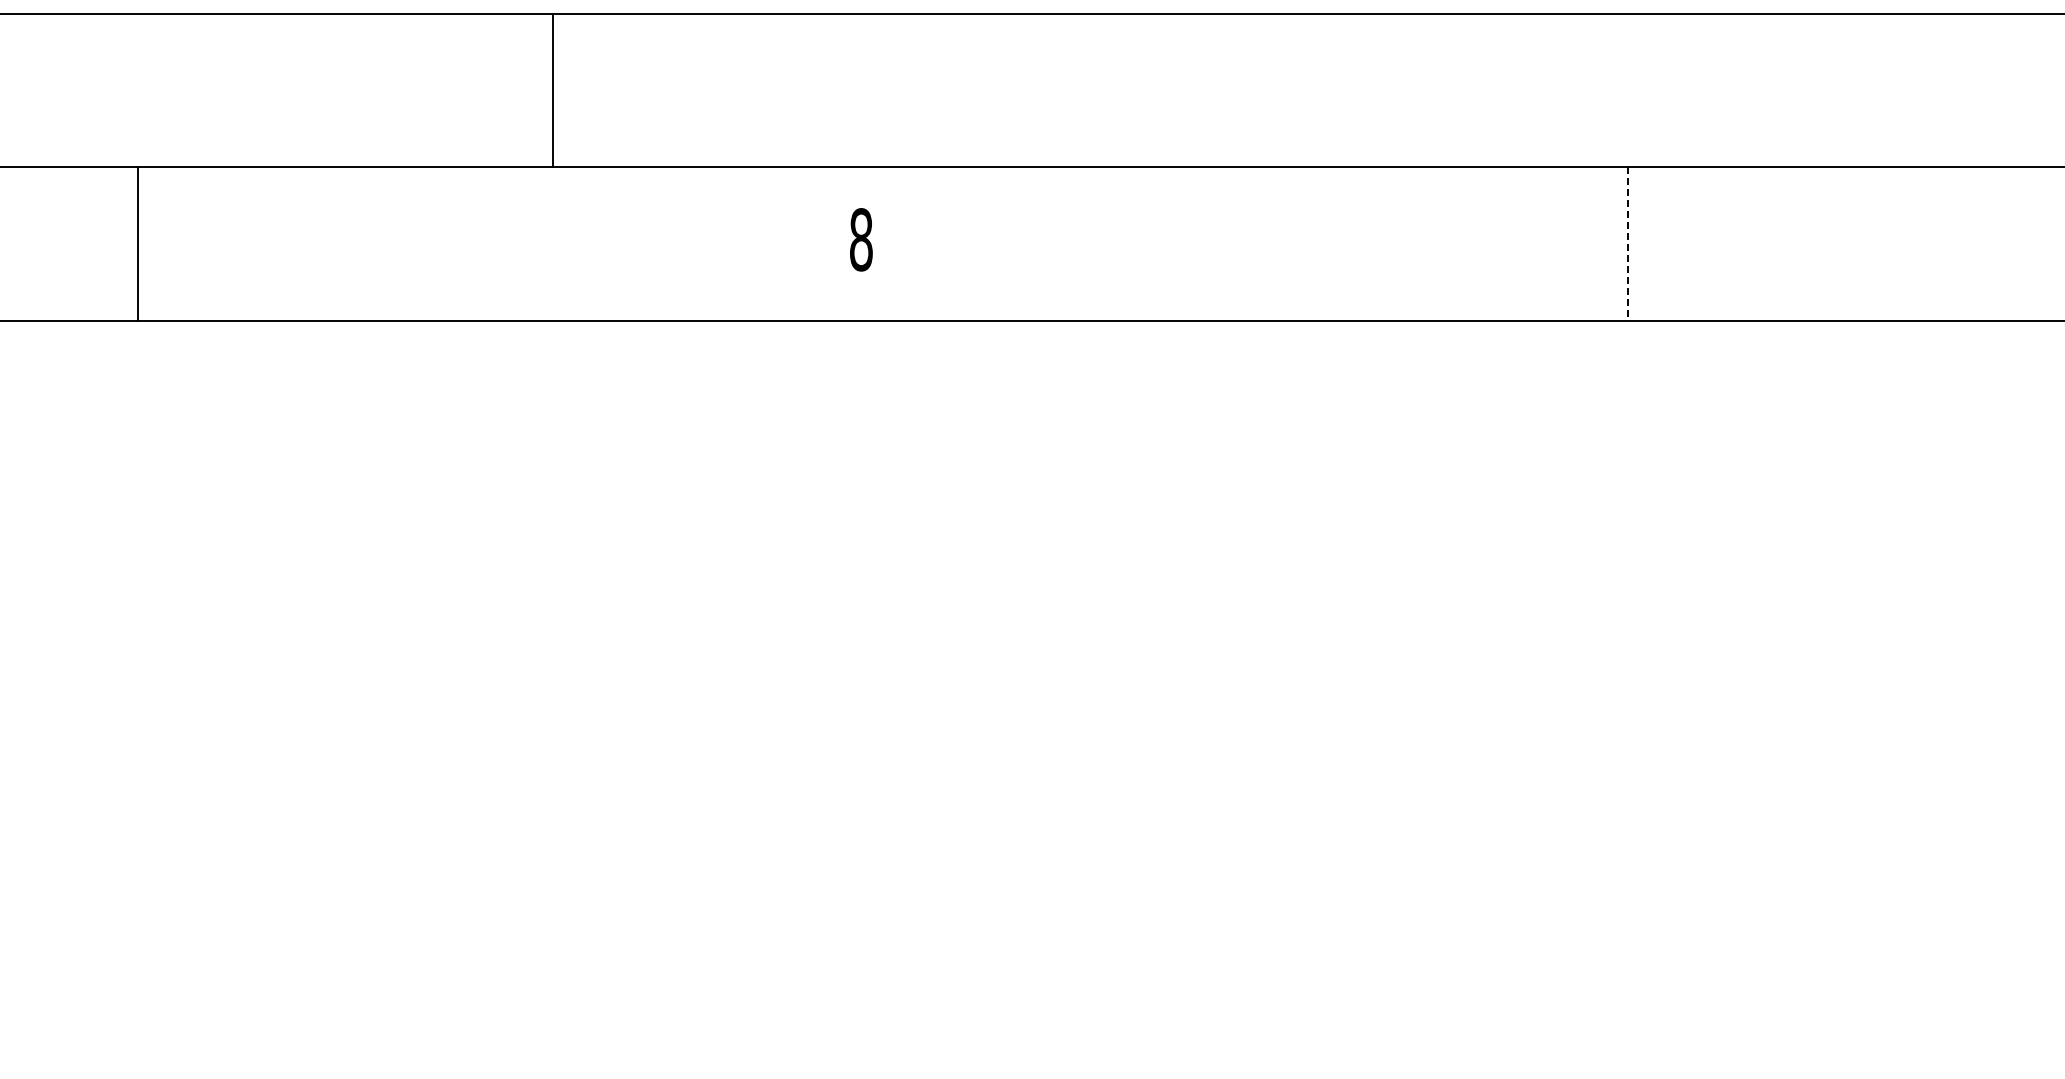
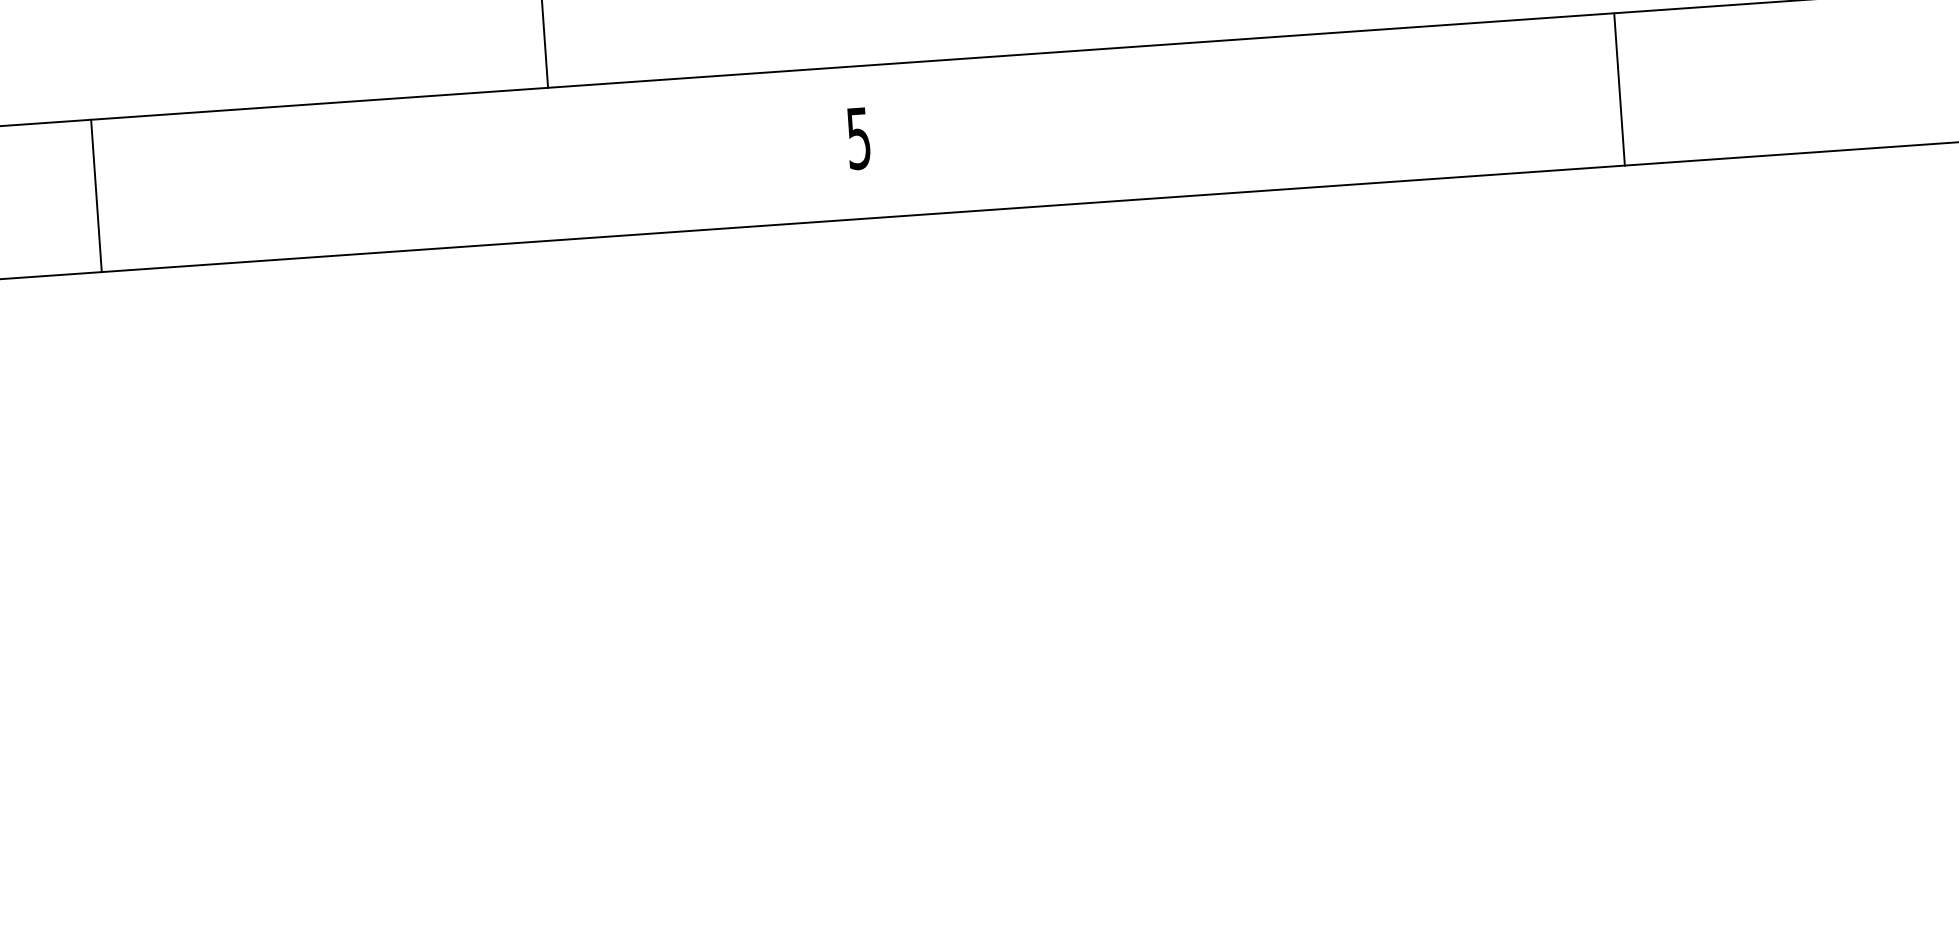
text: (861, 239) -> (859, 138), 8 -> 5
line: (137, 243) -> (96, 195), moved
line: (1627, 244) -> (1619, 89), dashed -> solid

